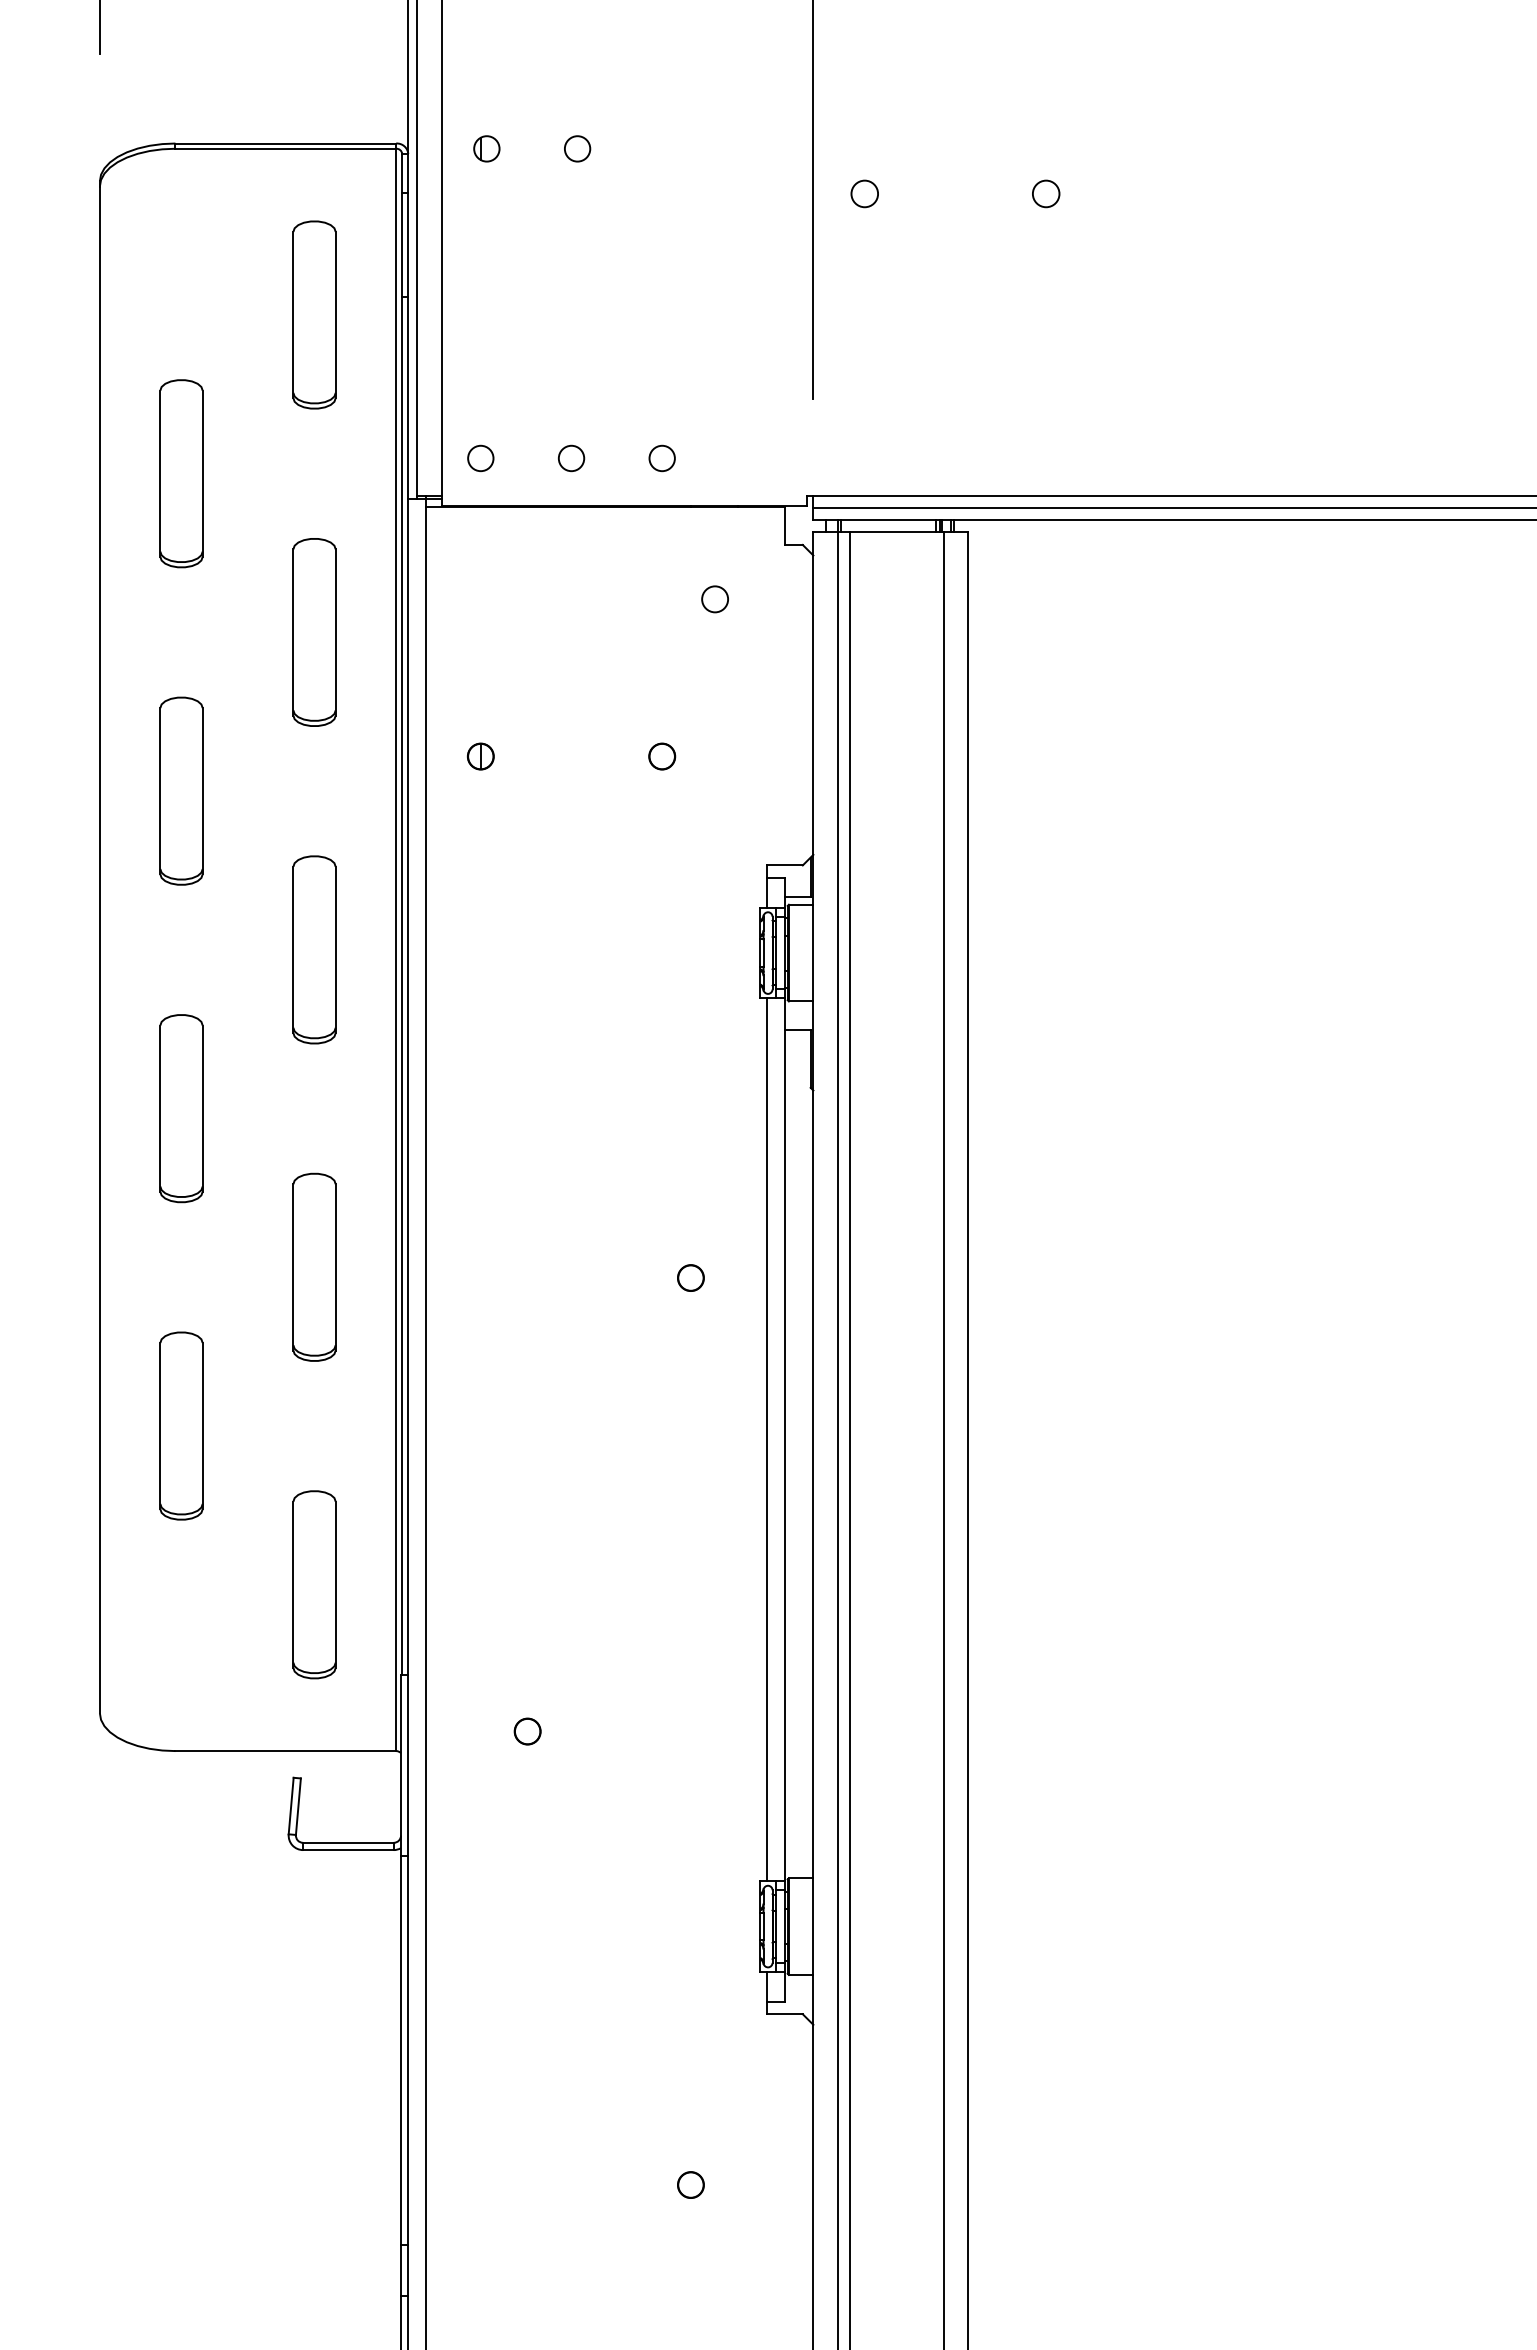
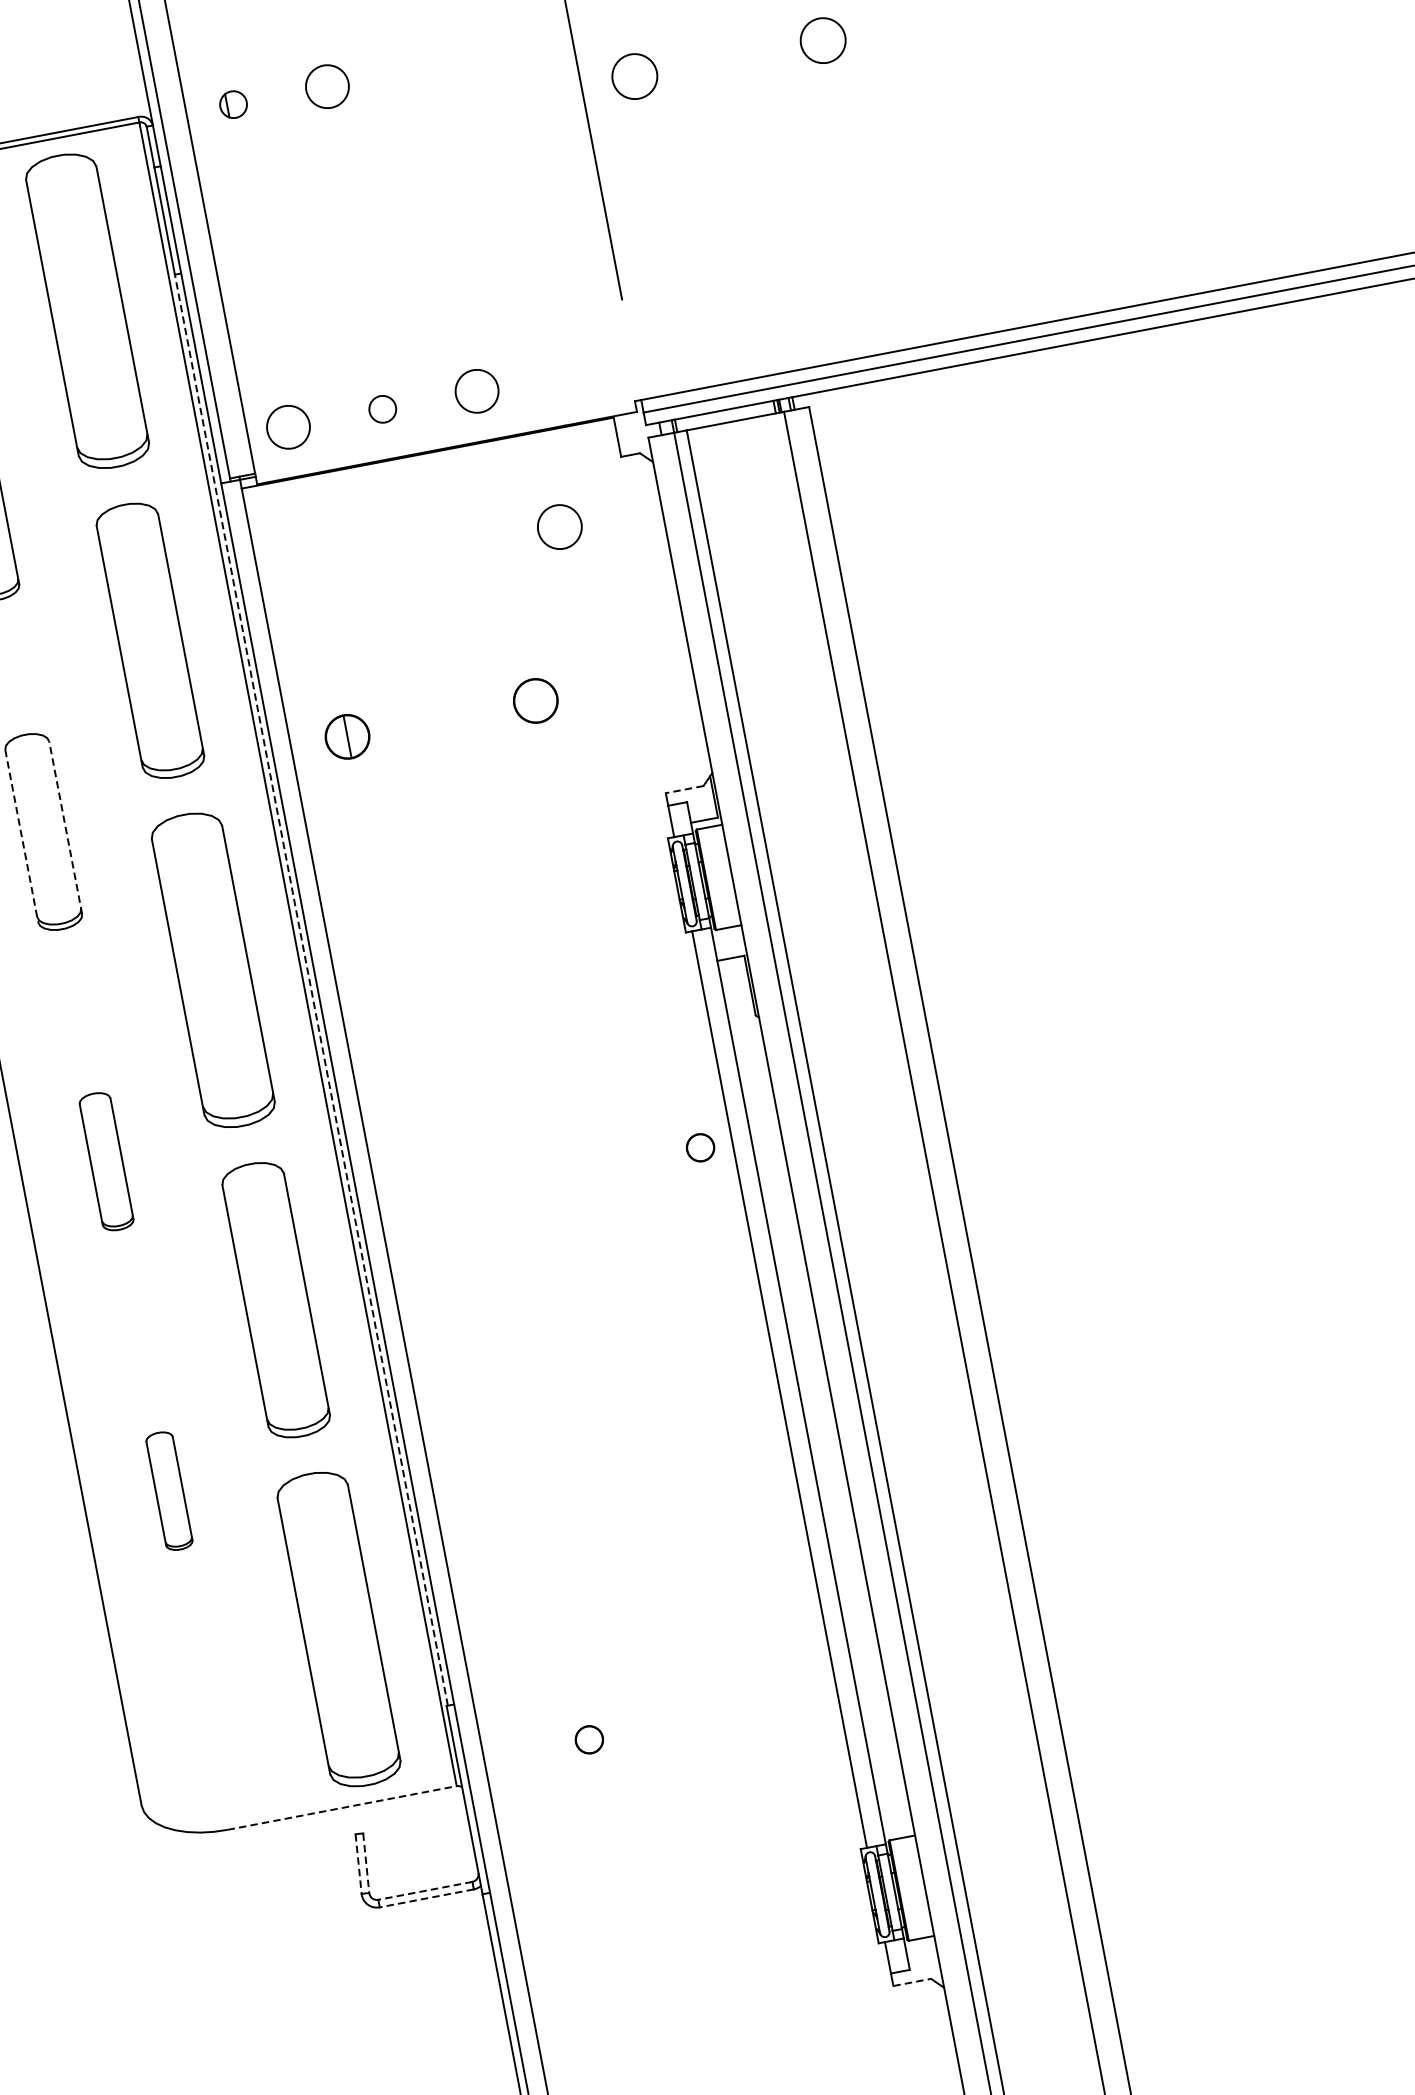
circle: (577, 148) -> (327, 86), size x1.6
circle: (864, 193) -> (634, 76), size x1.6
circle: (1045, 193) -> (822, 40), size x1.6
part: (314, 314) -> (87, 310), size x1.6
circle: (480, 458) -> (288, 427), size x1.6
circle: (661, 458) -> (476, 391), size x1.6
circle: (714, 599) -> (559, 527), size x1.6
part: (314, 632) -> (150, 640), size x1.4
part: (480, 756) -> (347, 736), size x1.6
circle: (662, 756) -> (536, 700), size x1.6
line: (202, 790) -> (65, 827), solid -> dashed
line: (160, 791) -> (21, 836), solid -> dashed
line: (784, 865) -> (684, 789), solid -> dashed
part: (314, 949) -> (213, 970), size x1.6
line: (402, 985) -> (311, 989), solid -> dashed
part: (181, 1108) -> (106, 1161), size x0.7
part: (314, 1266) -> (275, 1299), size x1.4
circle: (690, 1277) -> (699, 1147), moved
part: (181, 1425) -> (169, 1490), size x0.6
part: (314, 1584) -> (338, 1629), size x1.6
line: (286, 1751) -> (342, 1808), solid -> dashed
line: (291, 1806) -> (359, 1864), solid -> dashed
line: (298, 1807) -> (366, 1864), solid -> dashed
line: (347, 1842) -> (424, 1890), solid -> dashed
line: (347, 1850) -> (425, 1899), solid -> dashed
line: (785, 2014) -> (913, 1982), solid -> dashed

